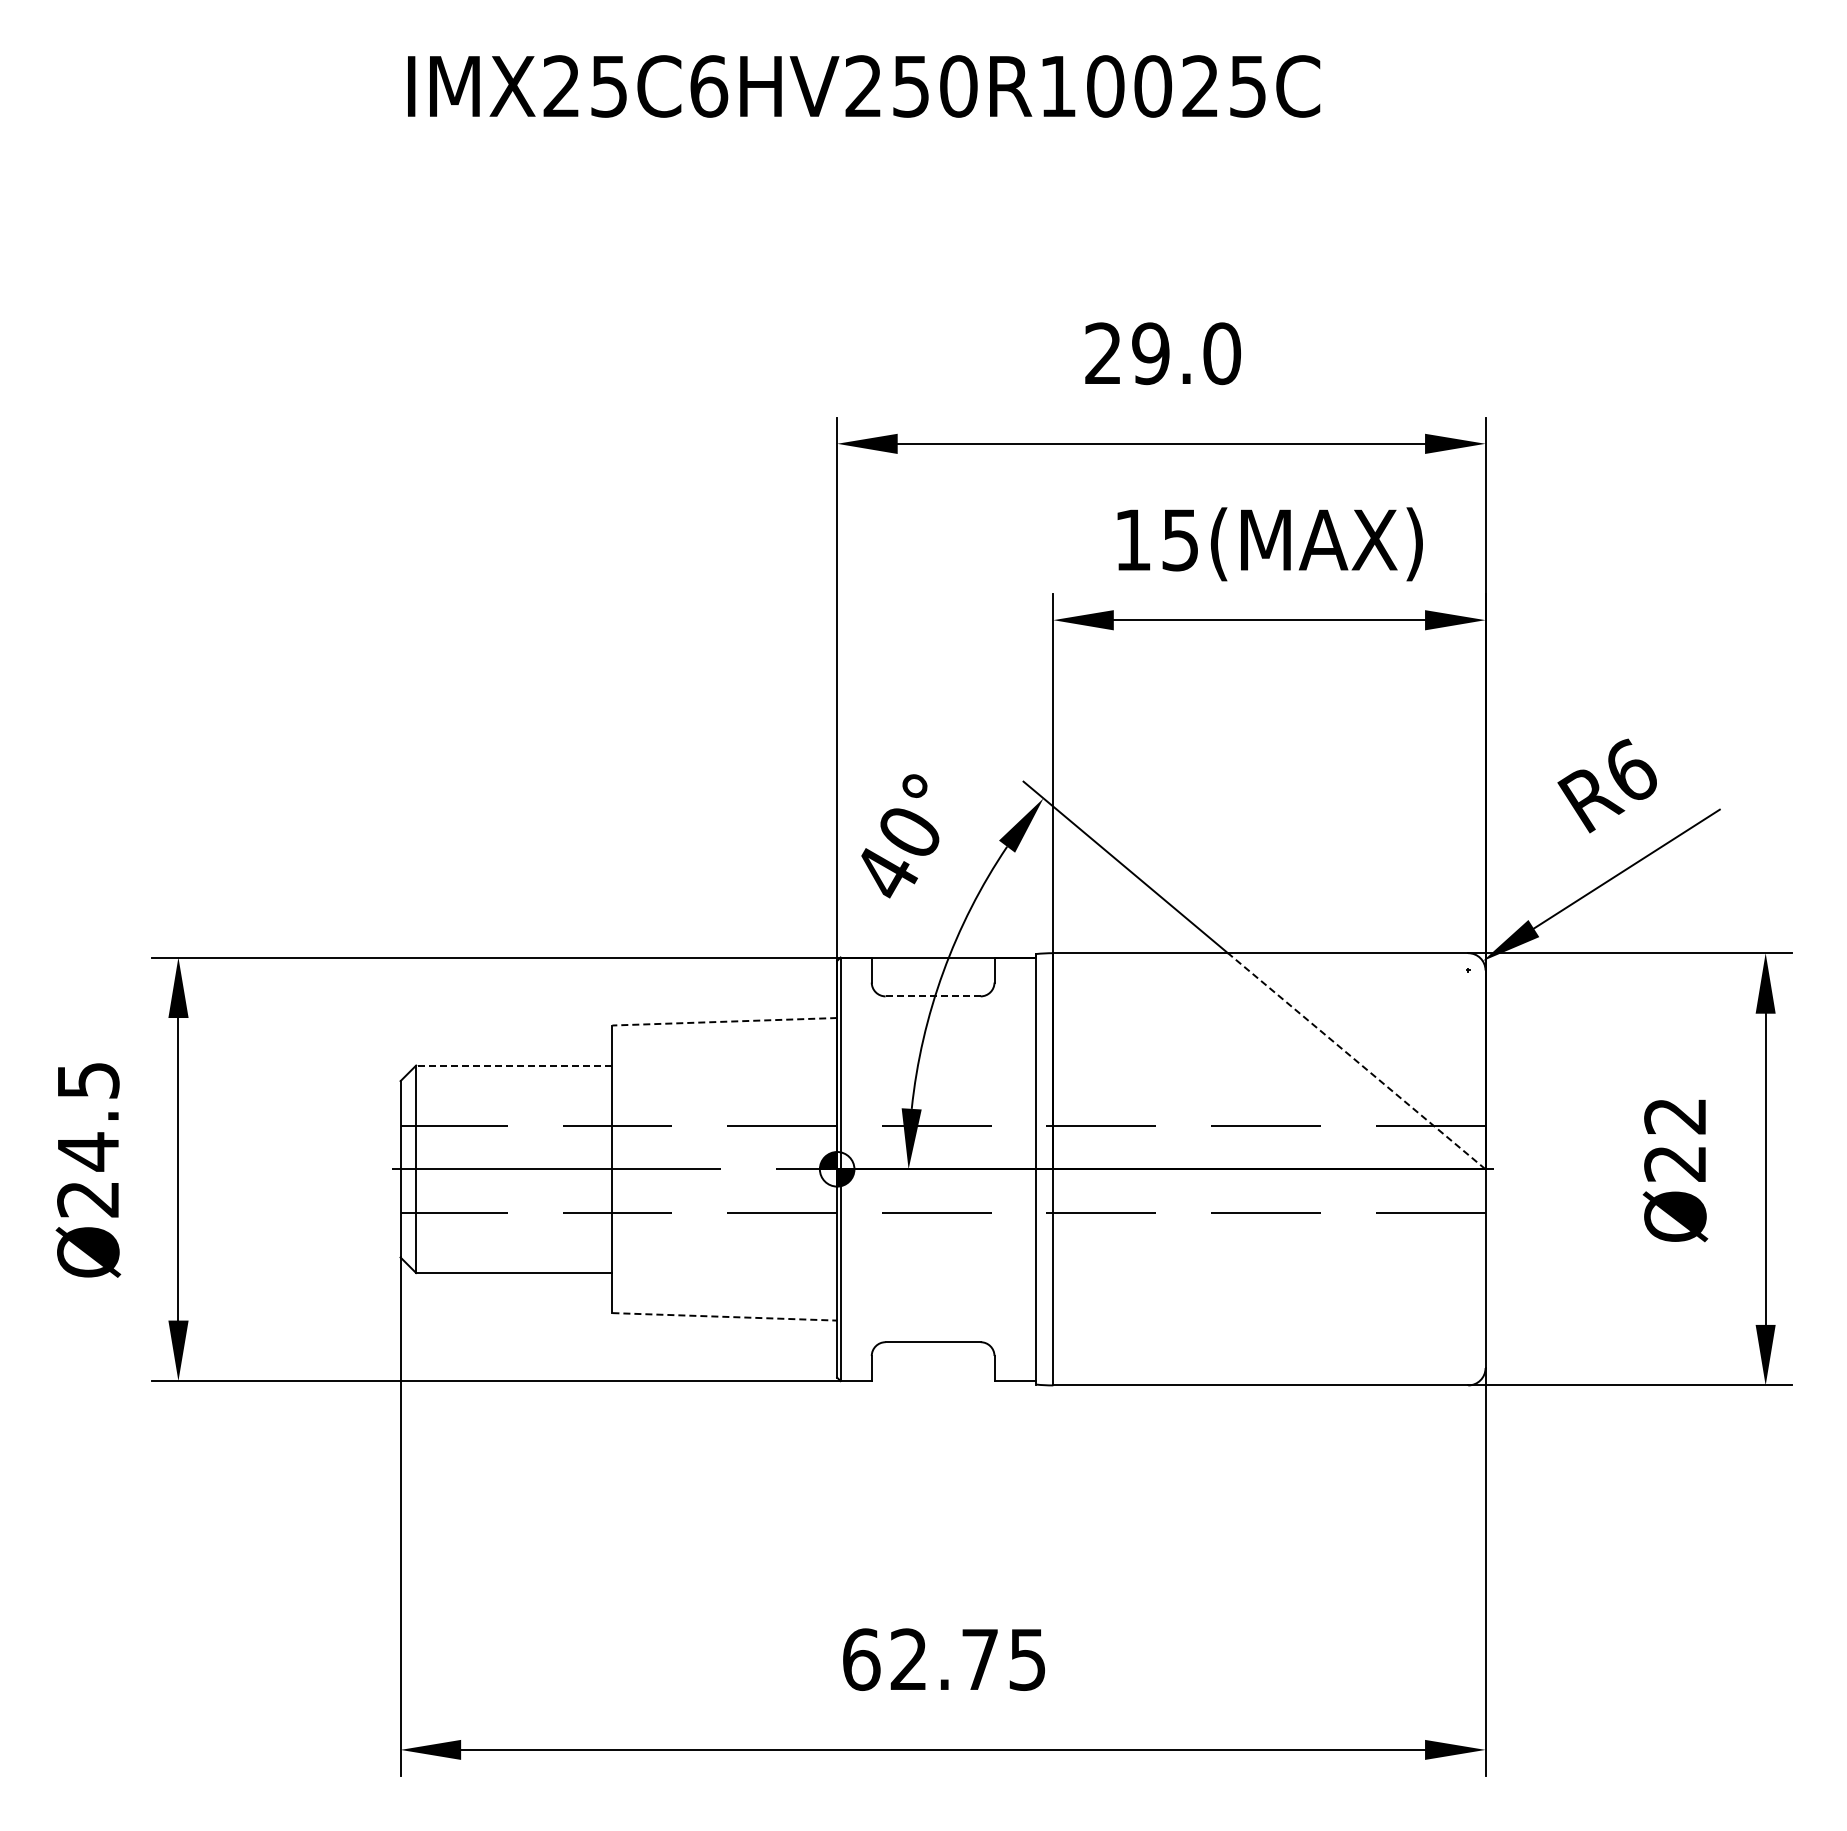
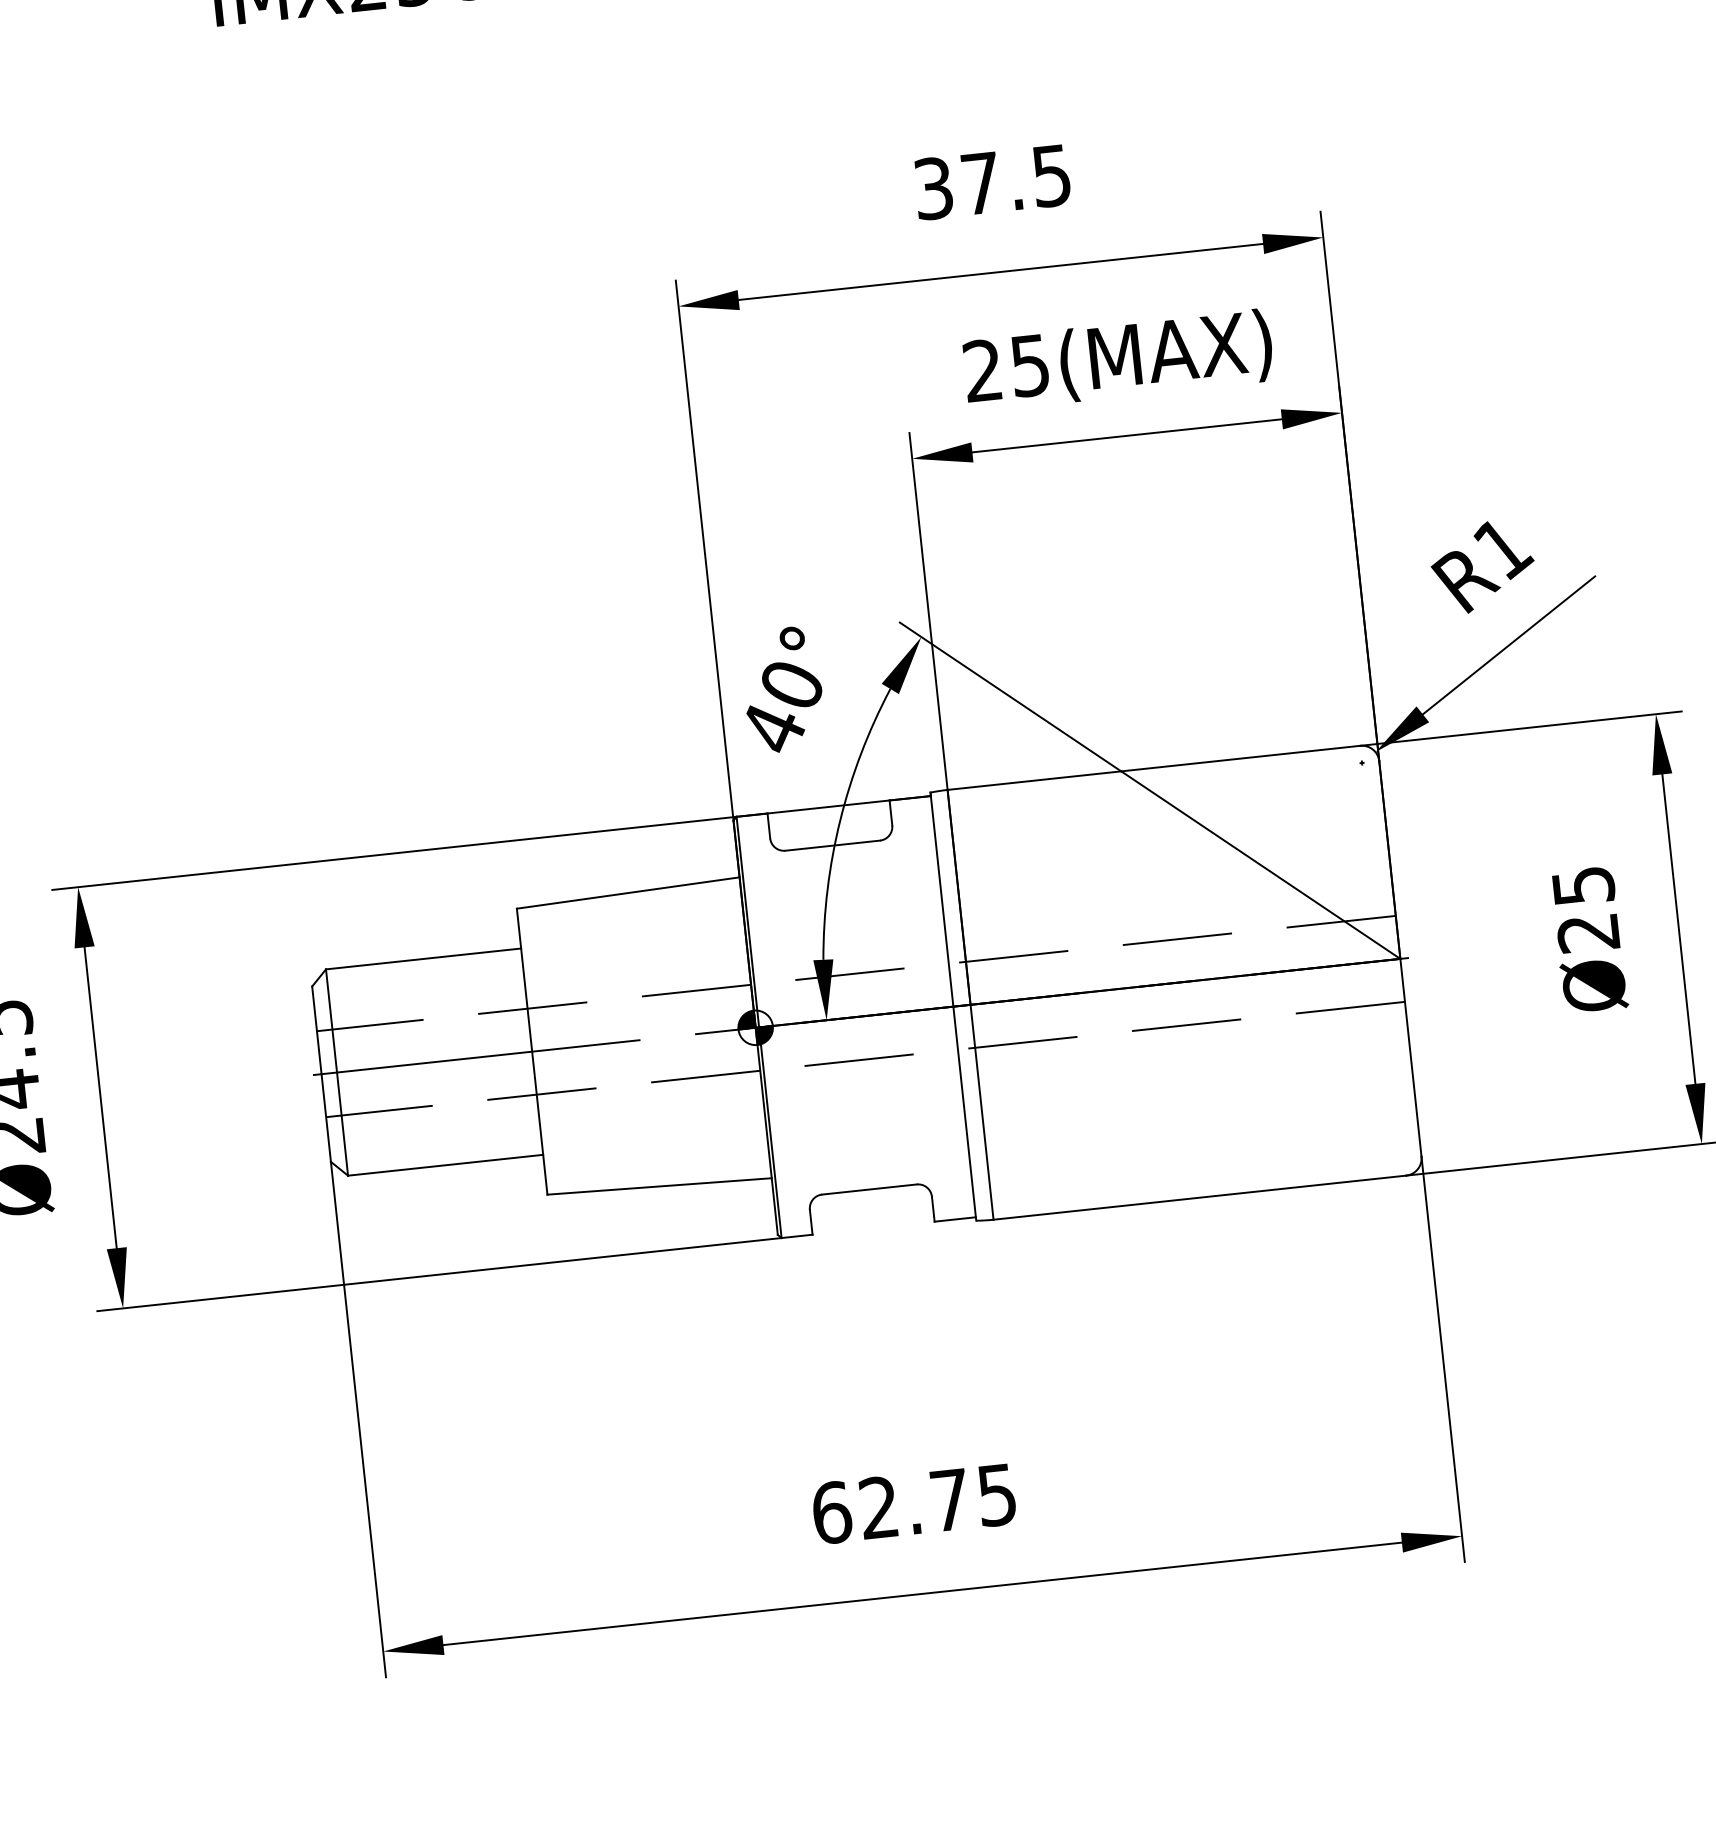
text: (1162, 353) -> (992, 182), 29.0 -> 37.5
text: (1132, 539) -> (982, 370), 15(MAX) -> 25(MAX)
text: (1632, 771) -> (1504, 547), R6 -> R1
line: (933, 996) -> (833, 845), dashed -> solid
line: (724, 1021) -> (627, 892), dashed -> solid
line: (1356, 1060) -> (1260, 864), dashed -> solid
line: (513, 1065) -> (422, 958), dashed -> solid
text: (1675, 1116) -> (1583, 886), Ø22 -> Ø25
line: (725, 1316) -> (660, 1186), dashed -> solid

